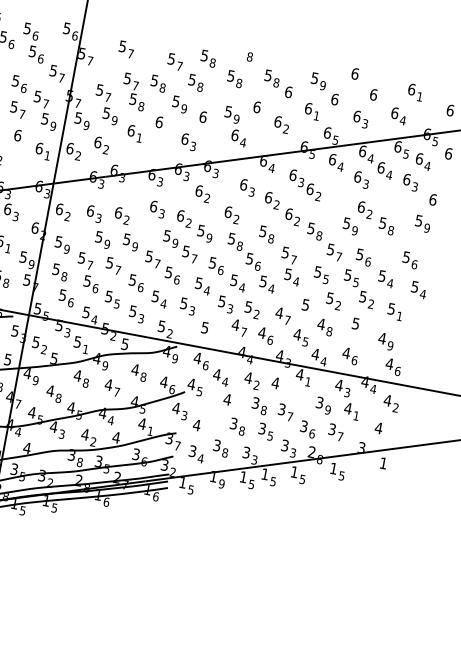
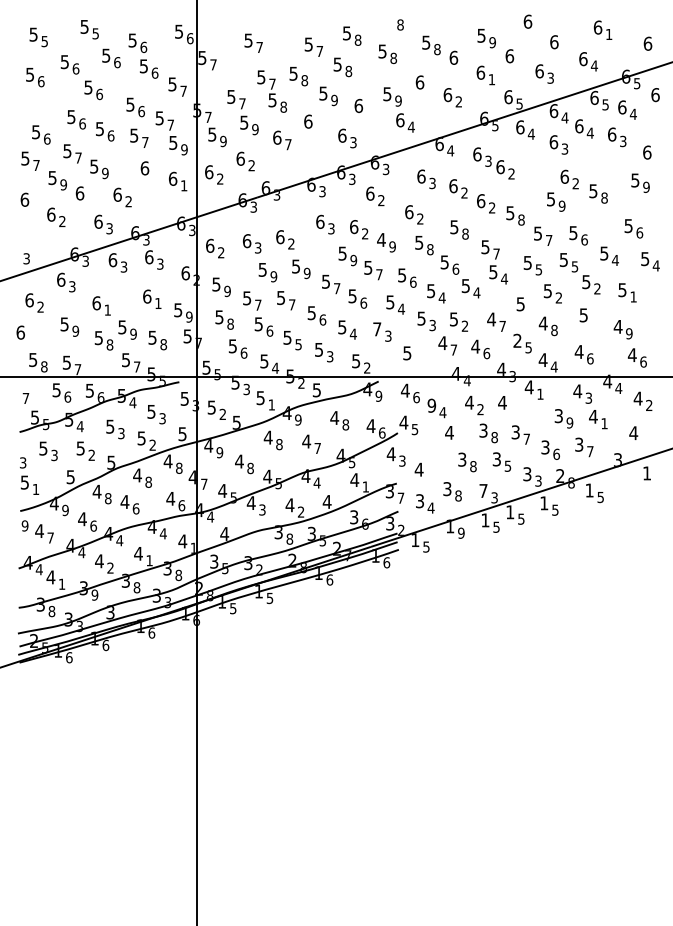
text: (139, 138) -> (288, 144), 1 -> 7
text: (201, 231) -> (381, 240), 5 -> 4
text: (184, 303) -> (377, 329), 5 -> 7
text: (297, 334) -> (517, 340), 4 -> 2
text: (216, 374) -> (431, 405), 4 -> 9
text: (246, 452) -> (483, 490), 3 -> 7

